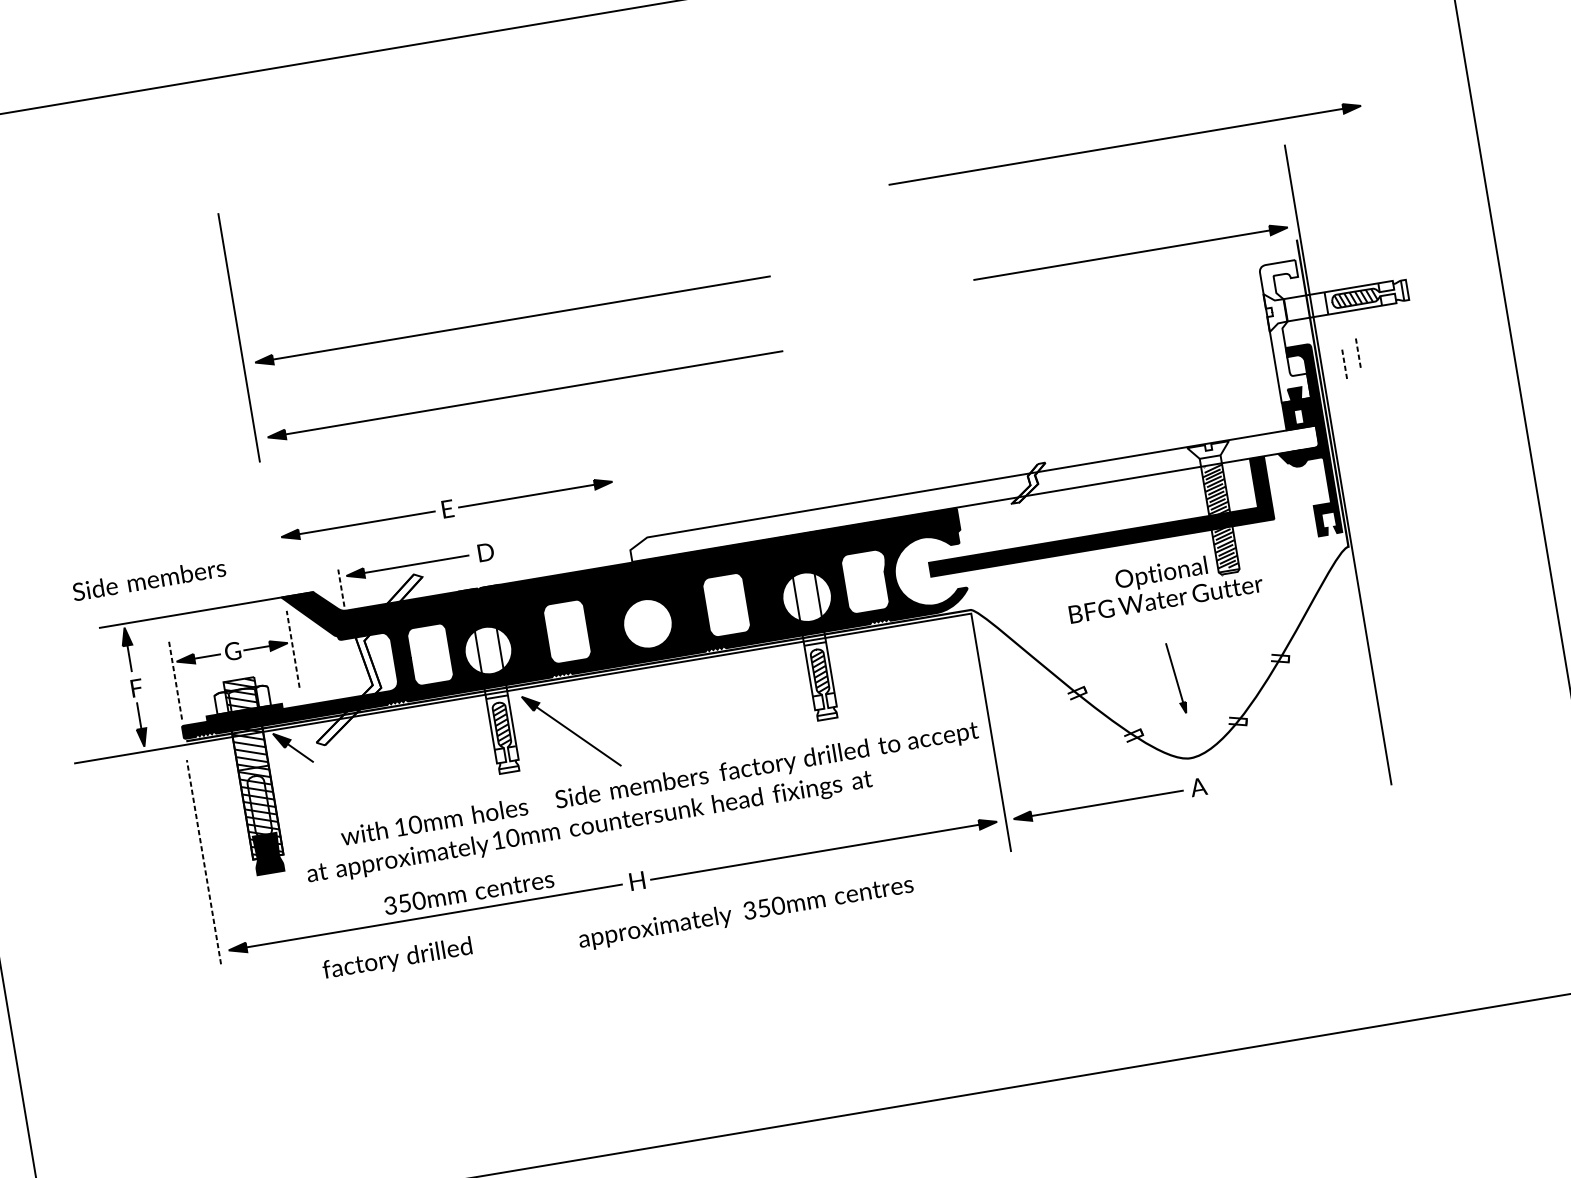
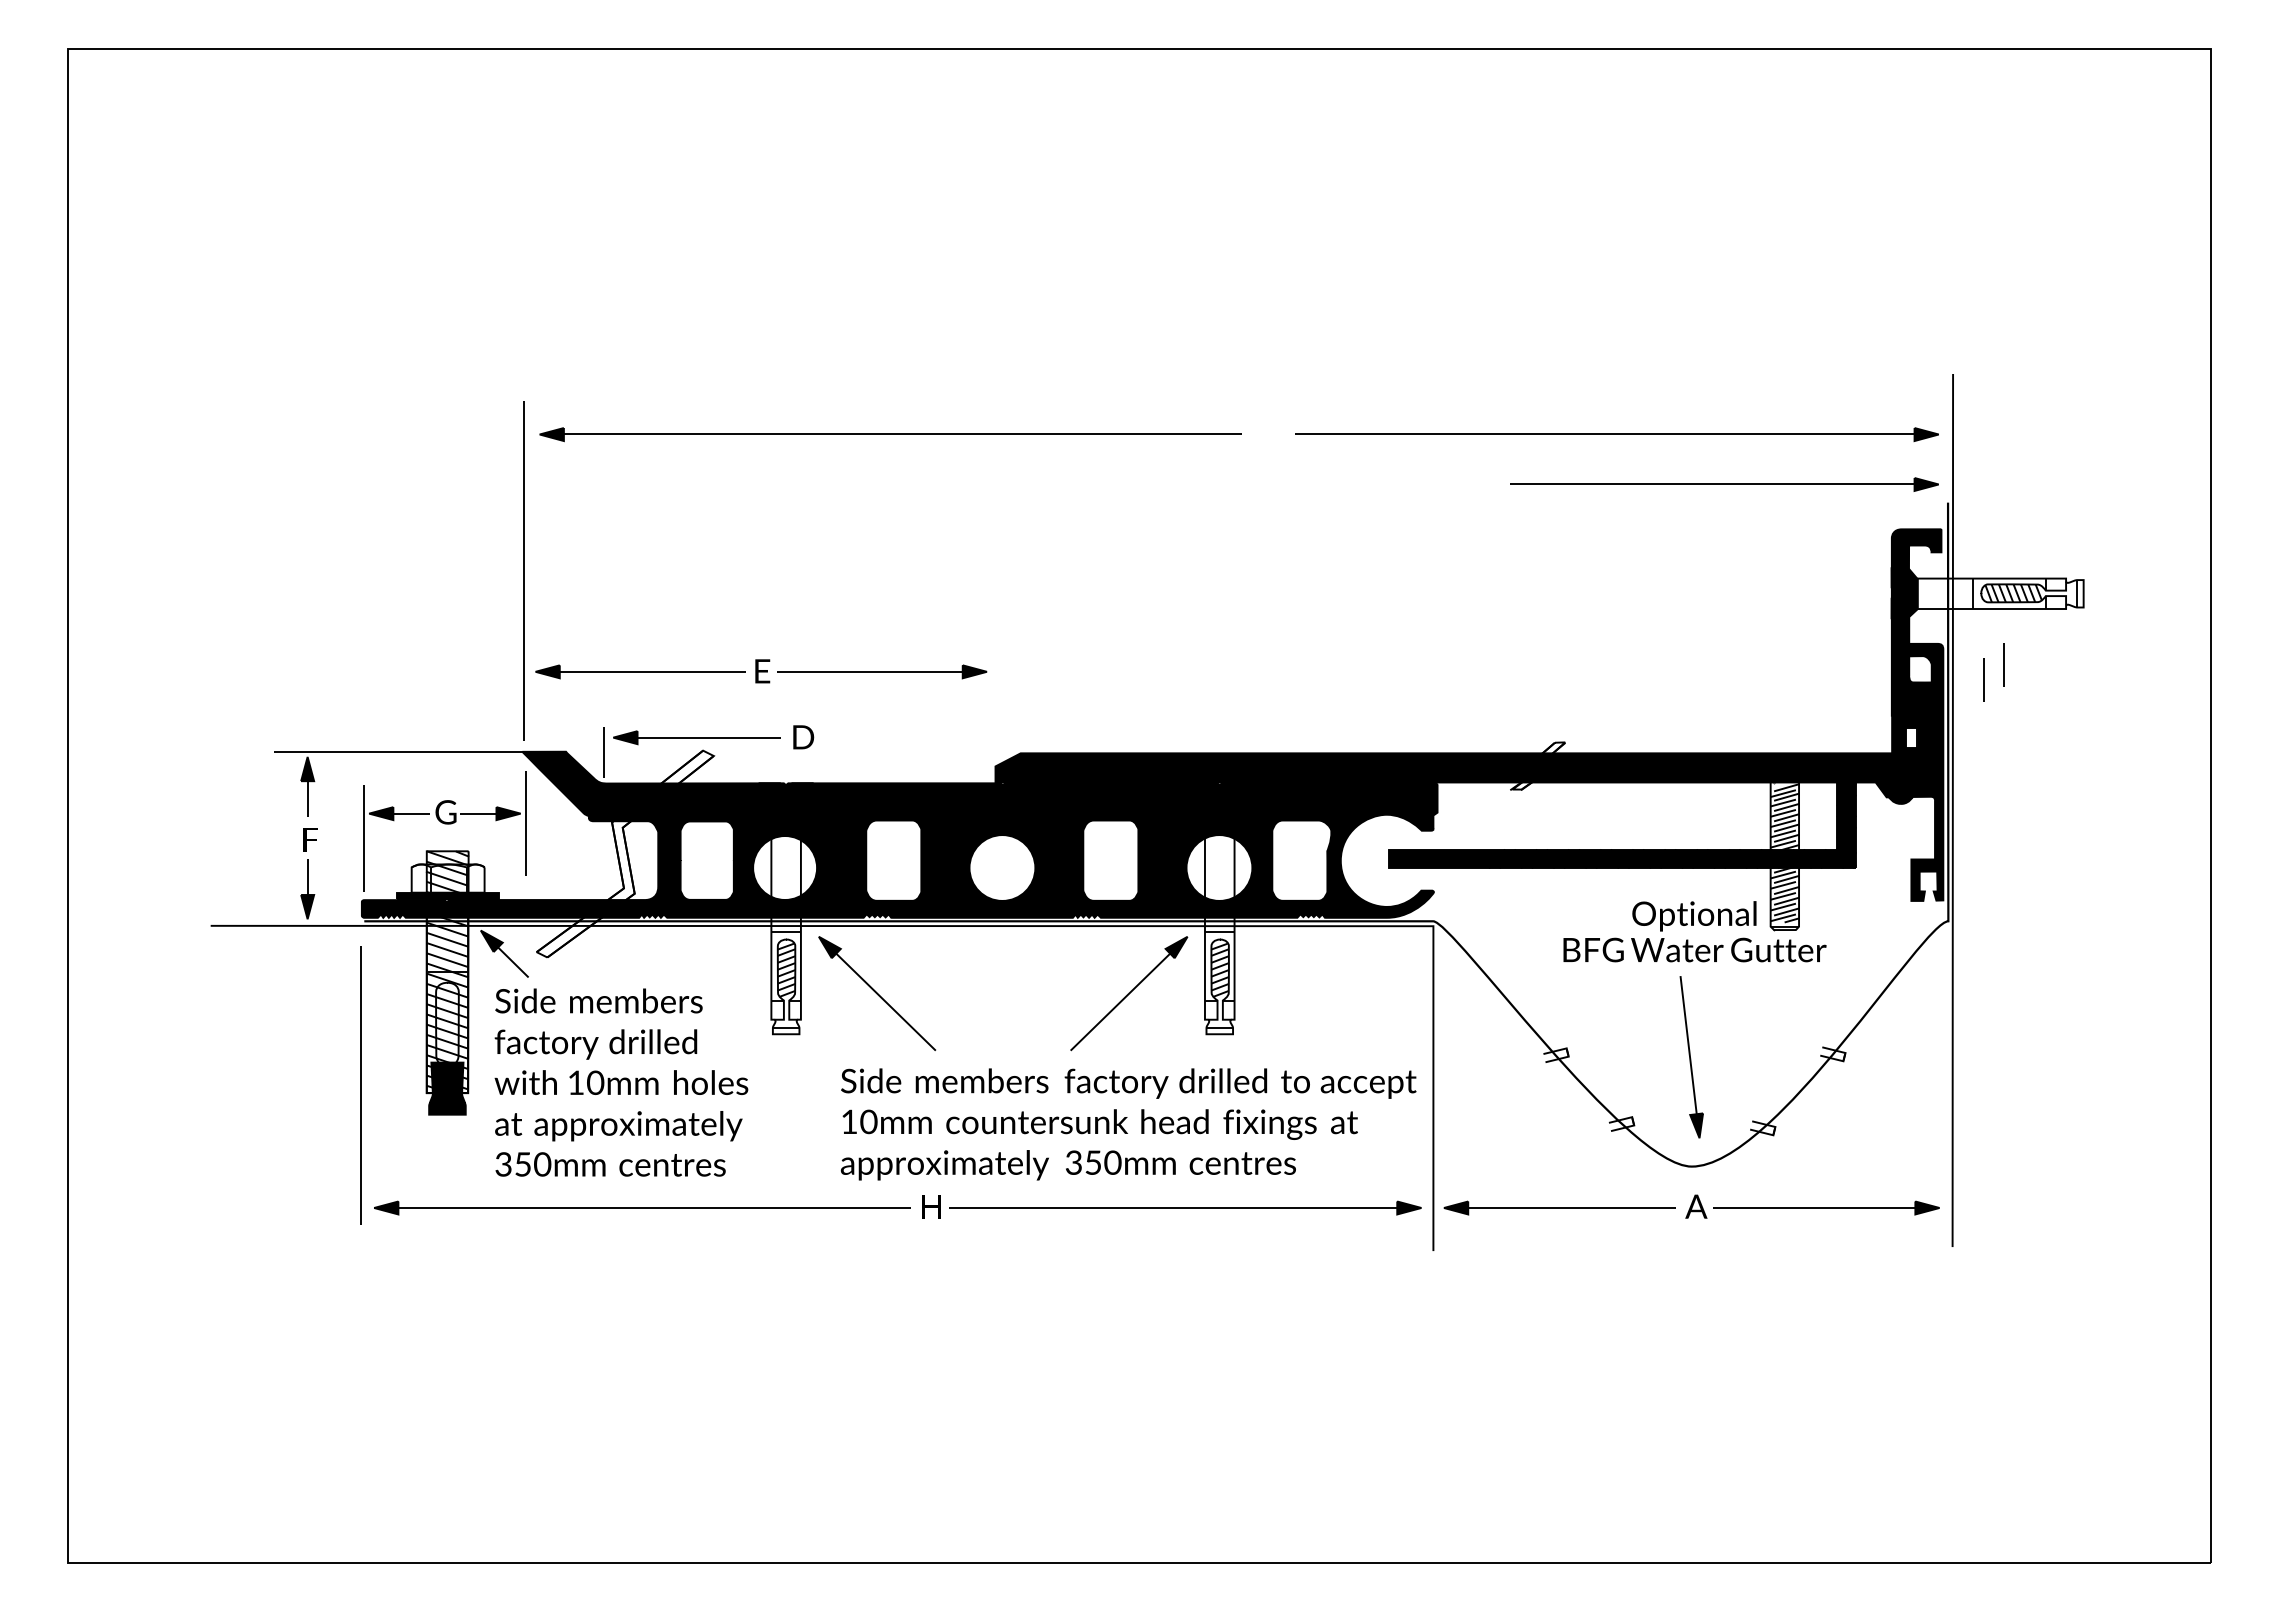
part: (1124, 145) -> (1616, 434), moved
fill: (1288, 331) -> (1916, 622), added
line: (238, 337) -> (523, 570), moved
line: (1358, 352) -> (2004, 665), dashed -> solid
line: (1344, 365) -> (1983, 680), dashed -> solid
part: (525, 394) -> (890, 536), removed
fill: (973, 493) -> (1463, 767), added
text: (148, 579) -> (598, 1000), moved
line: (341, 588) -> (603, 752), dashed -> solid
line: (293, 648) -> (526, 822), dashed -> solid
part: (1176, 678) -> (1691, 1057), size x1.67
line: (175, 679) -> (363, 837), dashed -> solid
part: (756, 700) -> (1129, 993), added
part: (1294, 771) -> (1826, 1207), added
text: (682, 811) -> (1099, 1124), moved
text: (434, 821) -> (621, 1082), moved
line: (203, 862) -> (360, 1085), dashed -> solid
text: (468, 892) -> (610, 1164), moved
text: (745, 913) -> (1067, 1165), moved
text: (397, 959) -> (595, 1044), moved

